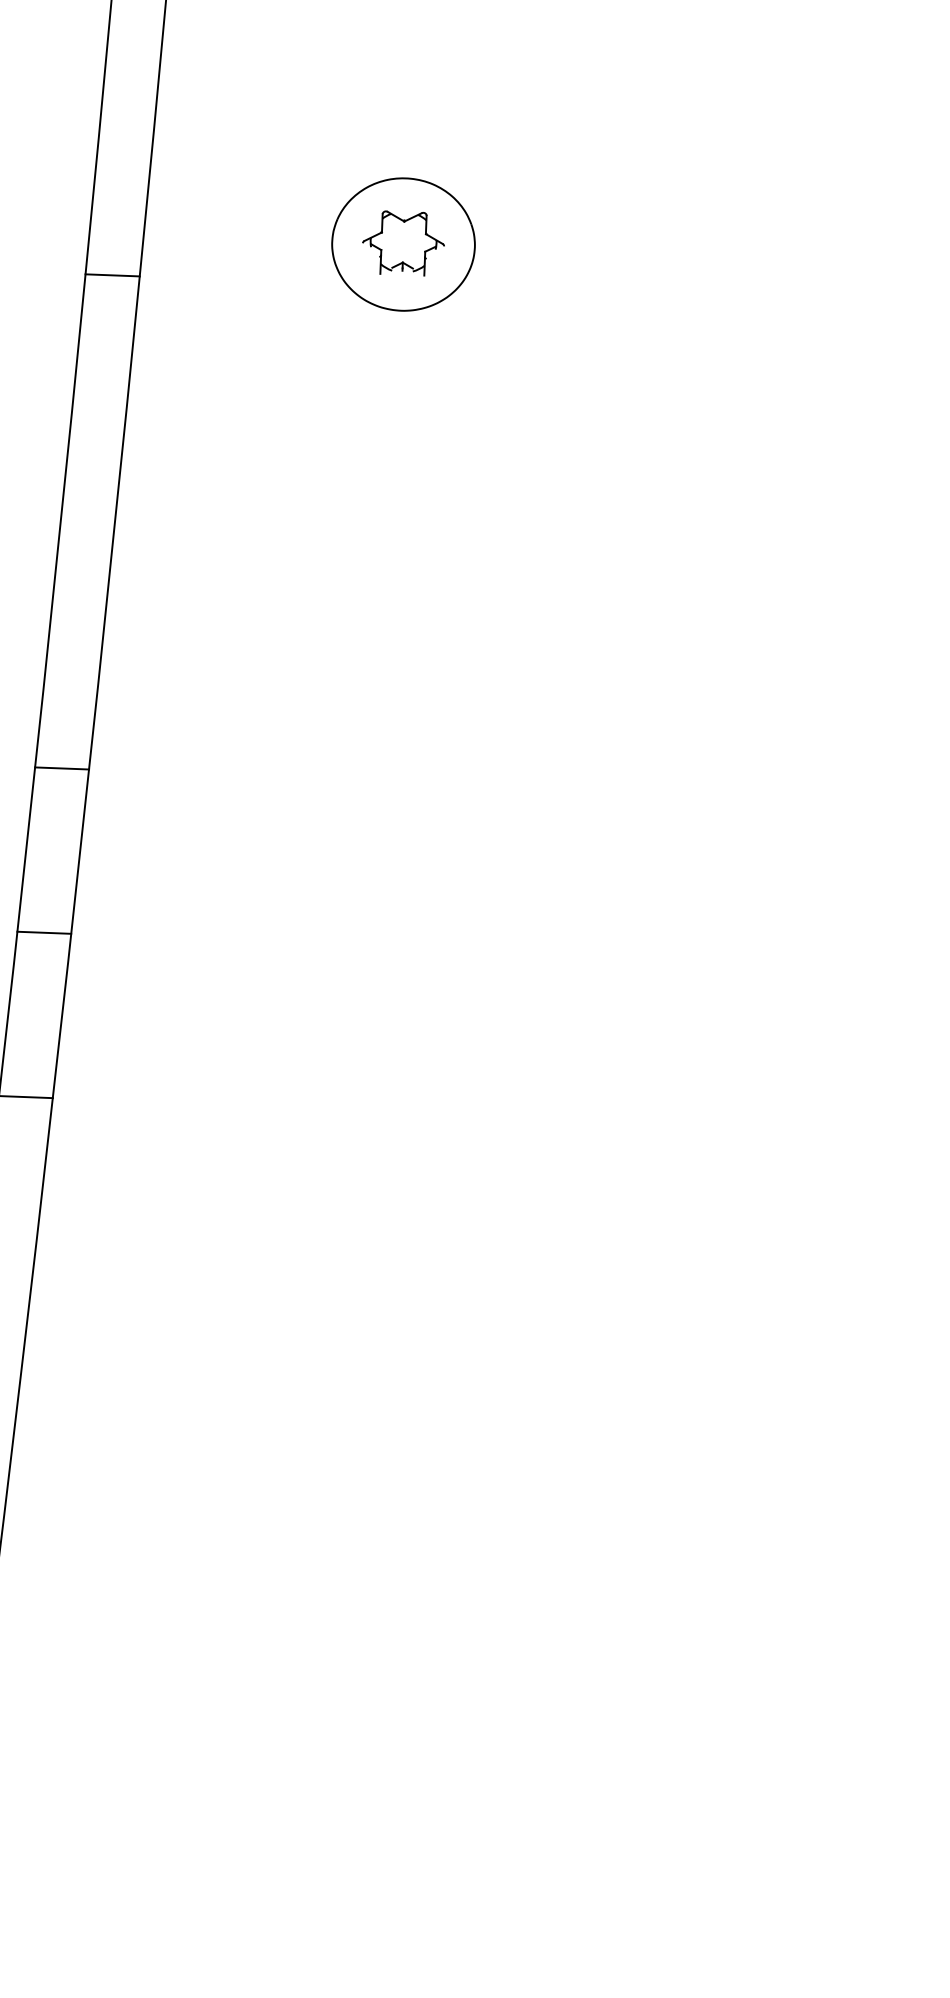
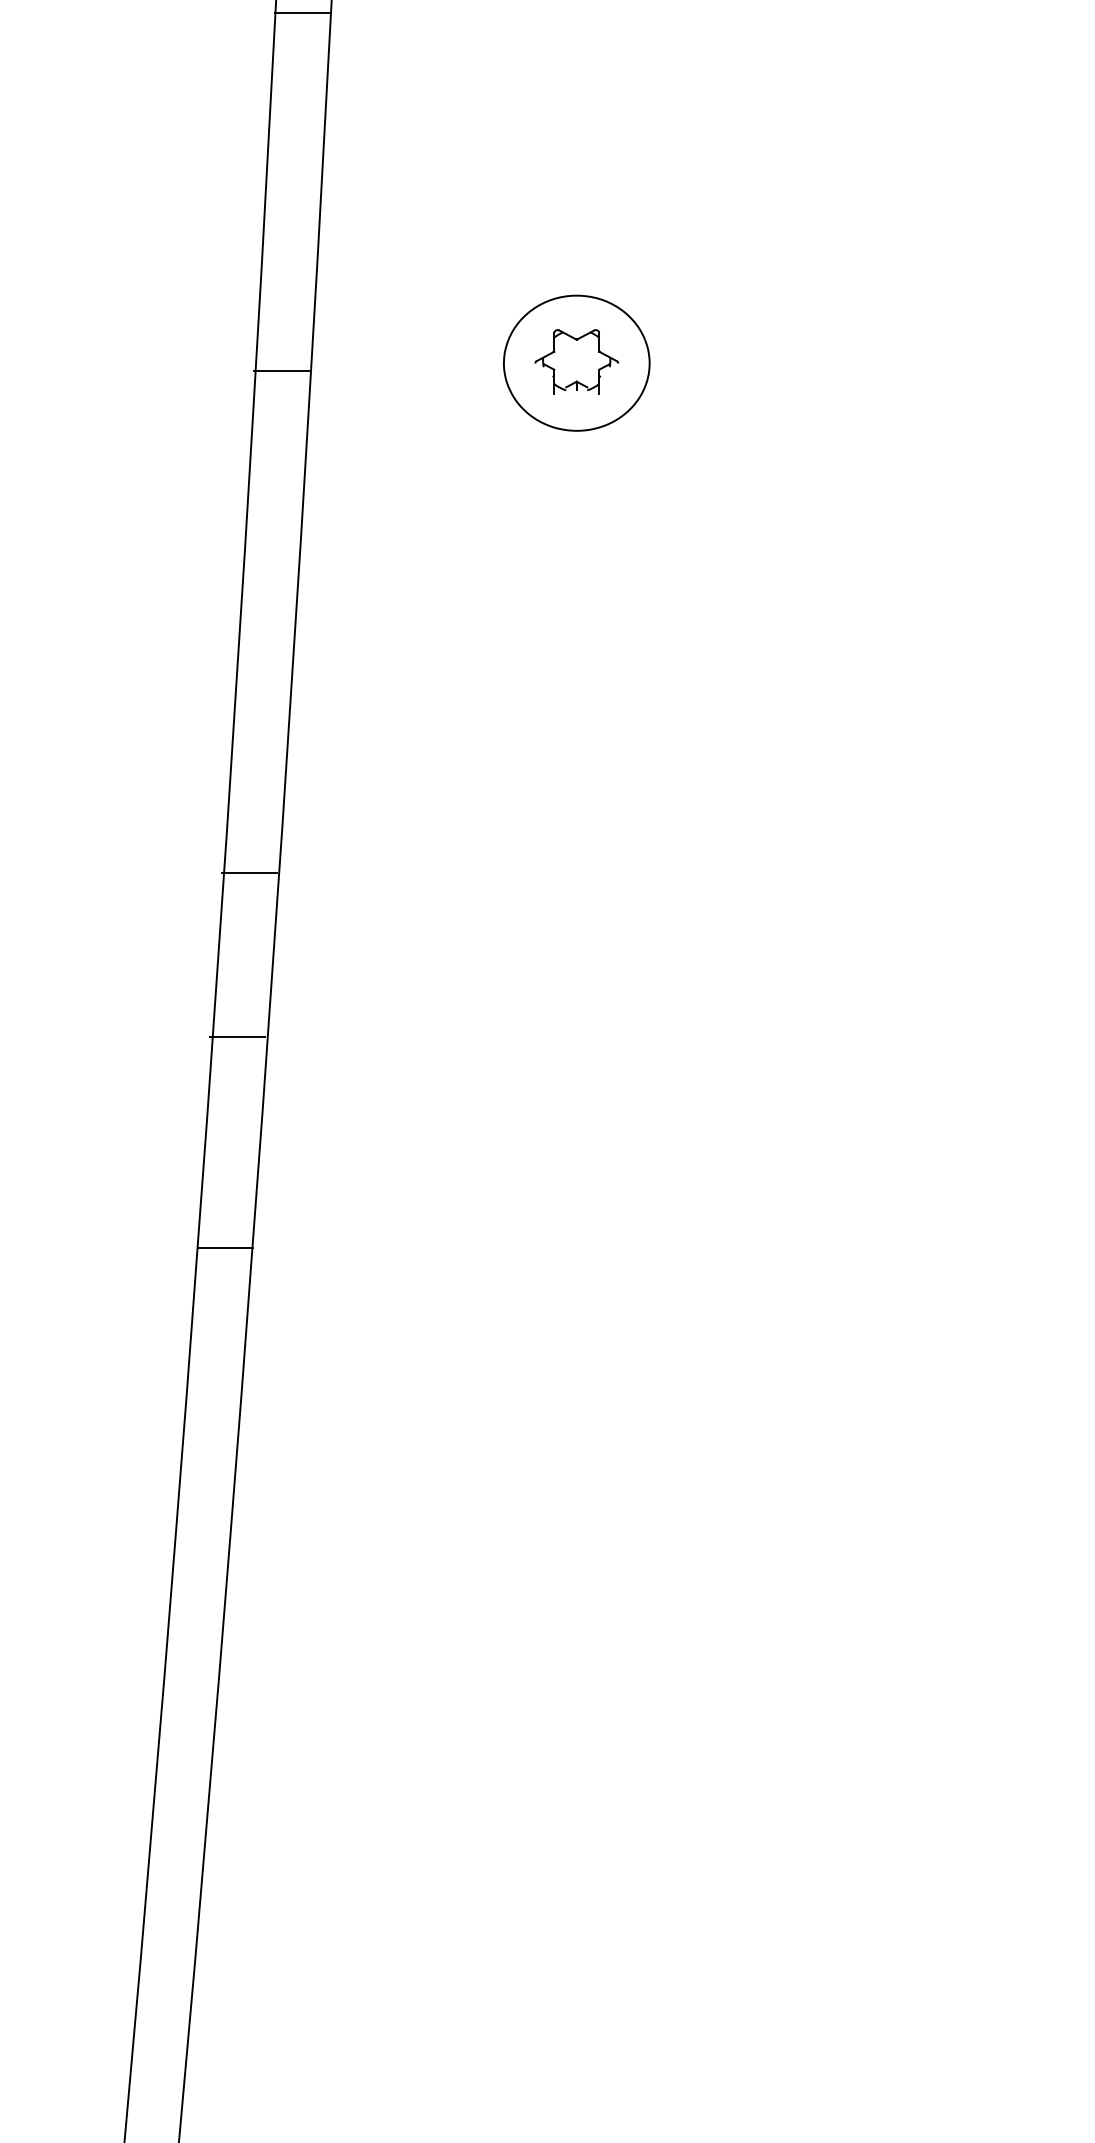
line: (112, 275) -> (281, 371), moved
line: (61, 767) -> (248, 872), moved
line: (43, 932) -> (236, 1037), moved

